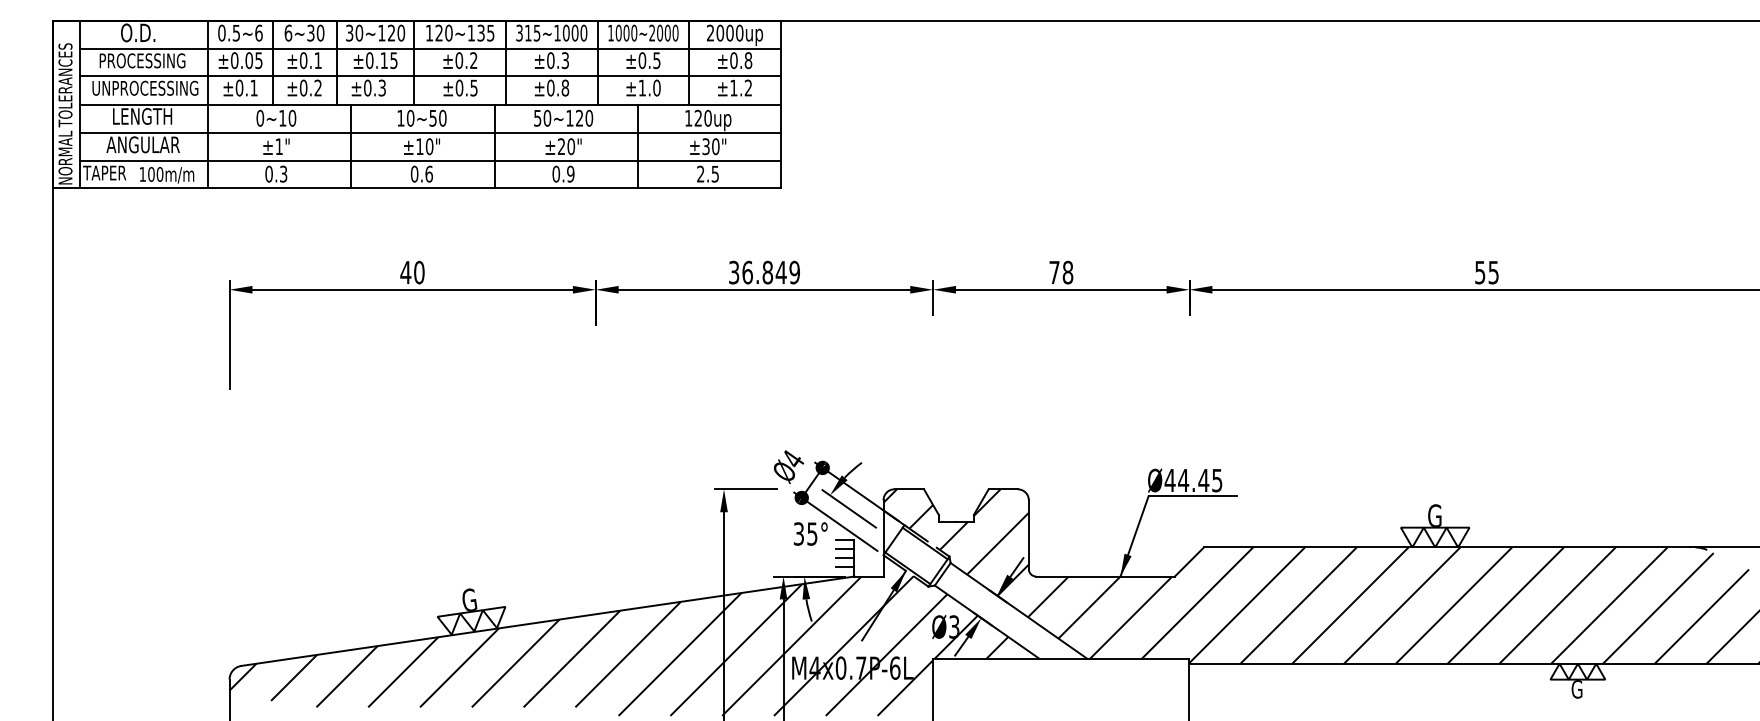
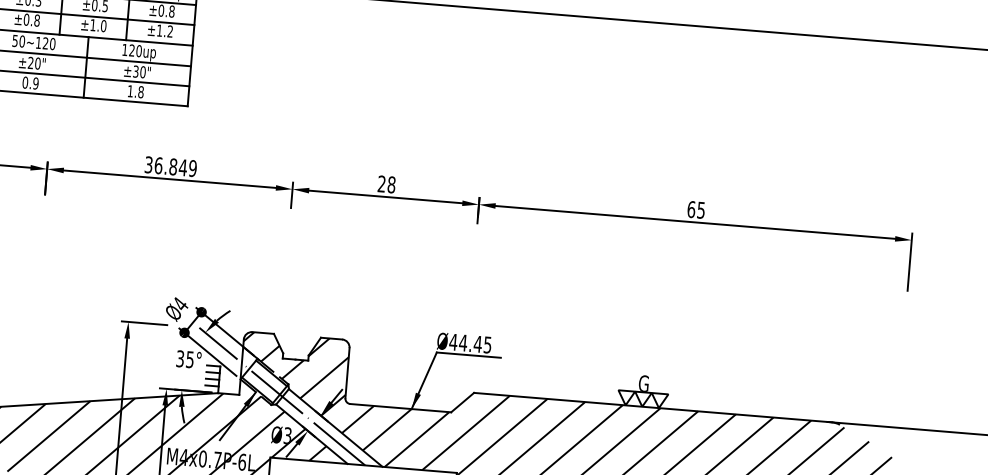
text: (708, 173) -> (136, 91), 2.5 -> 1.8
text: (1054, 271) -> (381, 183), 78 -> 28
text: (1480, 272) -> (691, 209), 55 -> 65
line: (973, 595) -> (303, 414), added

